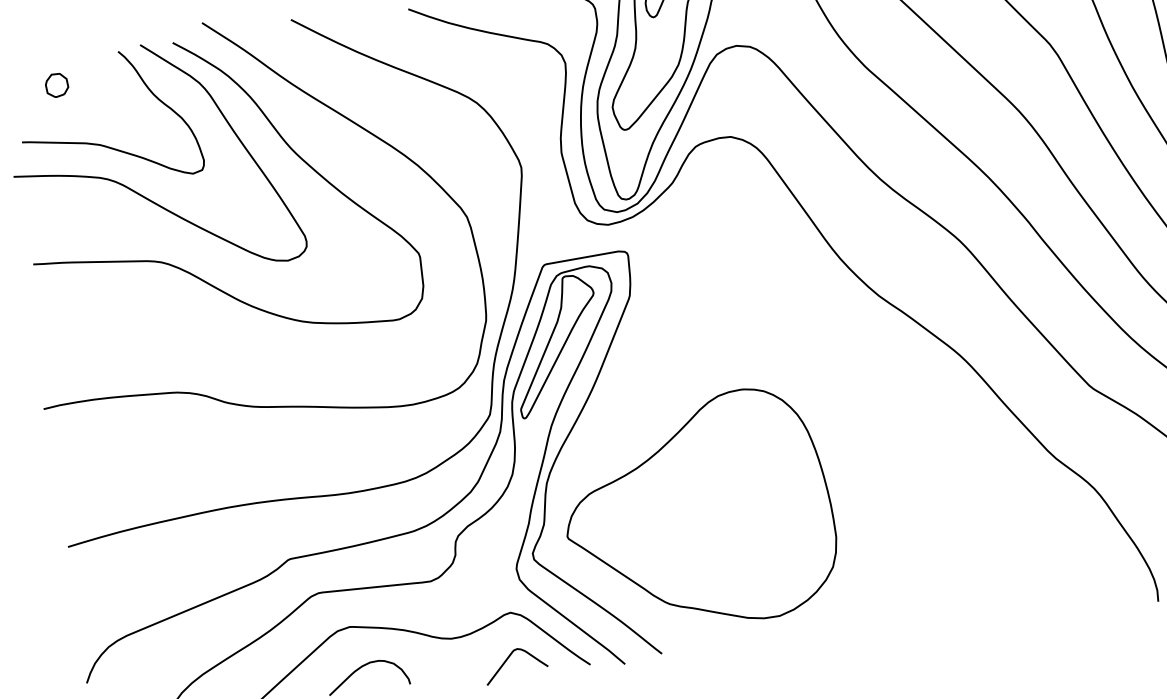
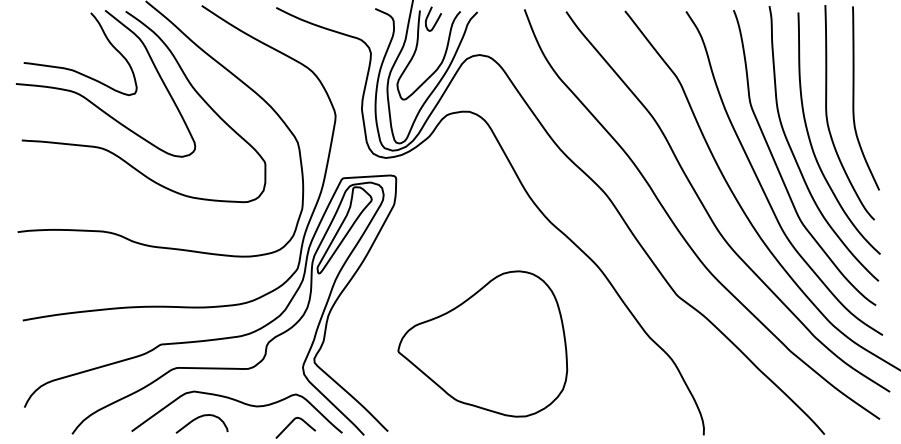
part: (56, 85) -> (49, 29), removed
part: (698, 509) -> (482, 343), moved

